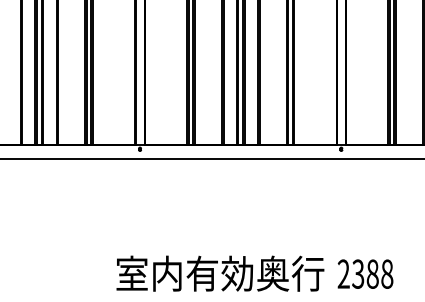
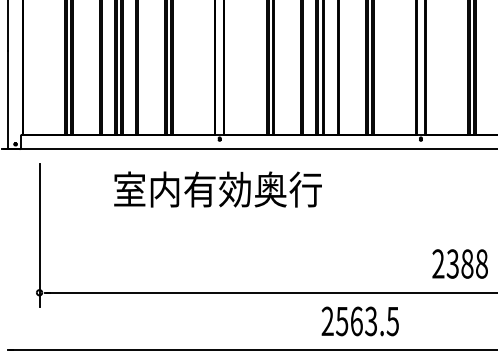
text: (219, 273) -> (217, 189), moved
text: (364, 273) -> (459, 263), moved

